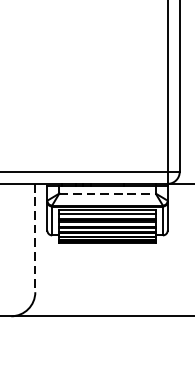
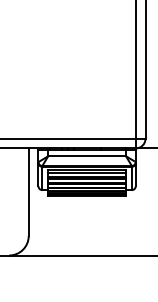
line: (108, 193) -> (87, 156), dashed -> solid
line: (35, 238) -> (28, 192), dashed -> solid

